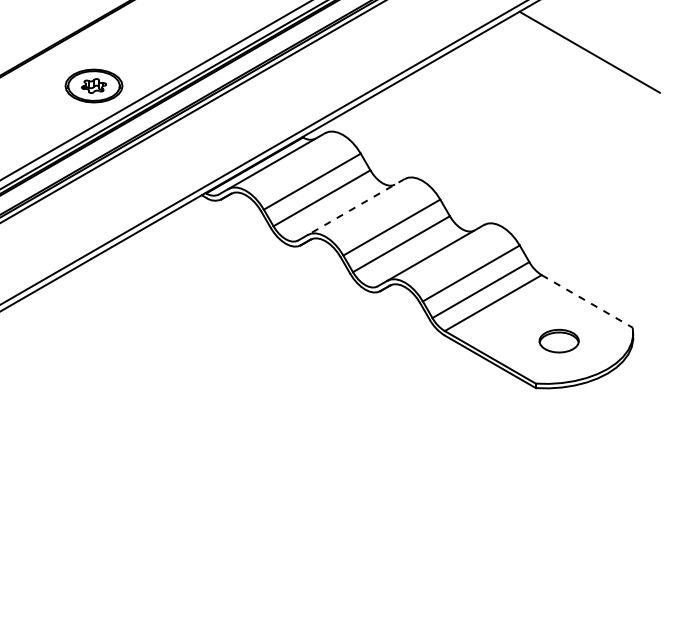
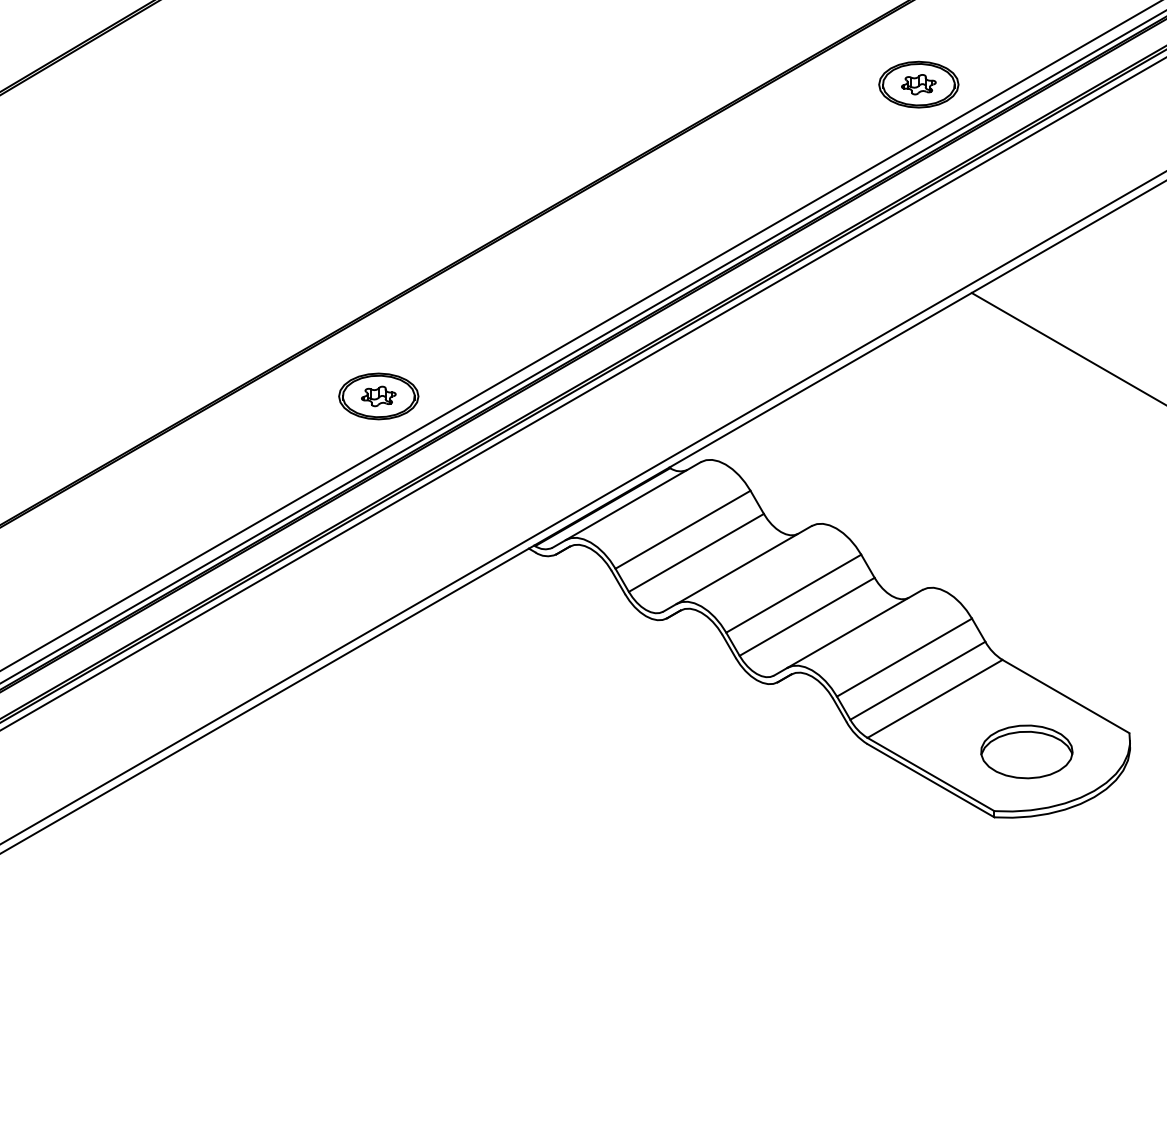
line: (356, 207) -> (744, 565), dashed -> solid
line: (587, 301) -> (1066, 696), dashed -> solid
part: (558, 340) -> (1026, 751), size x1.67

